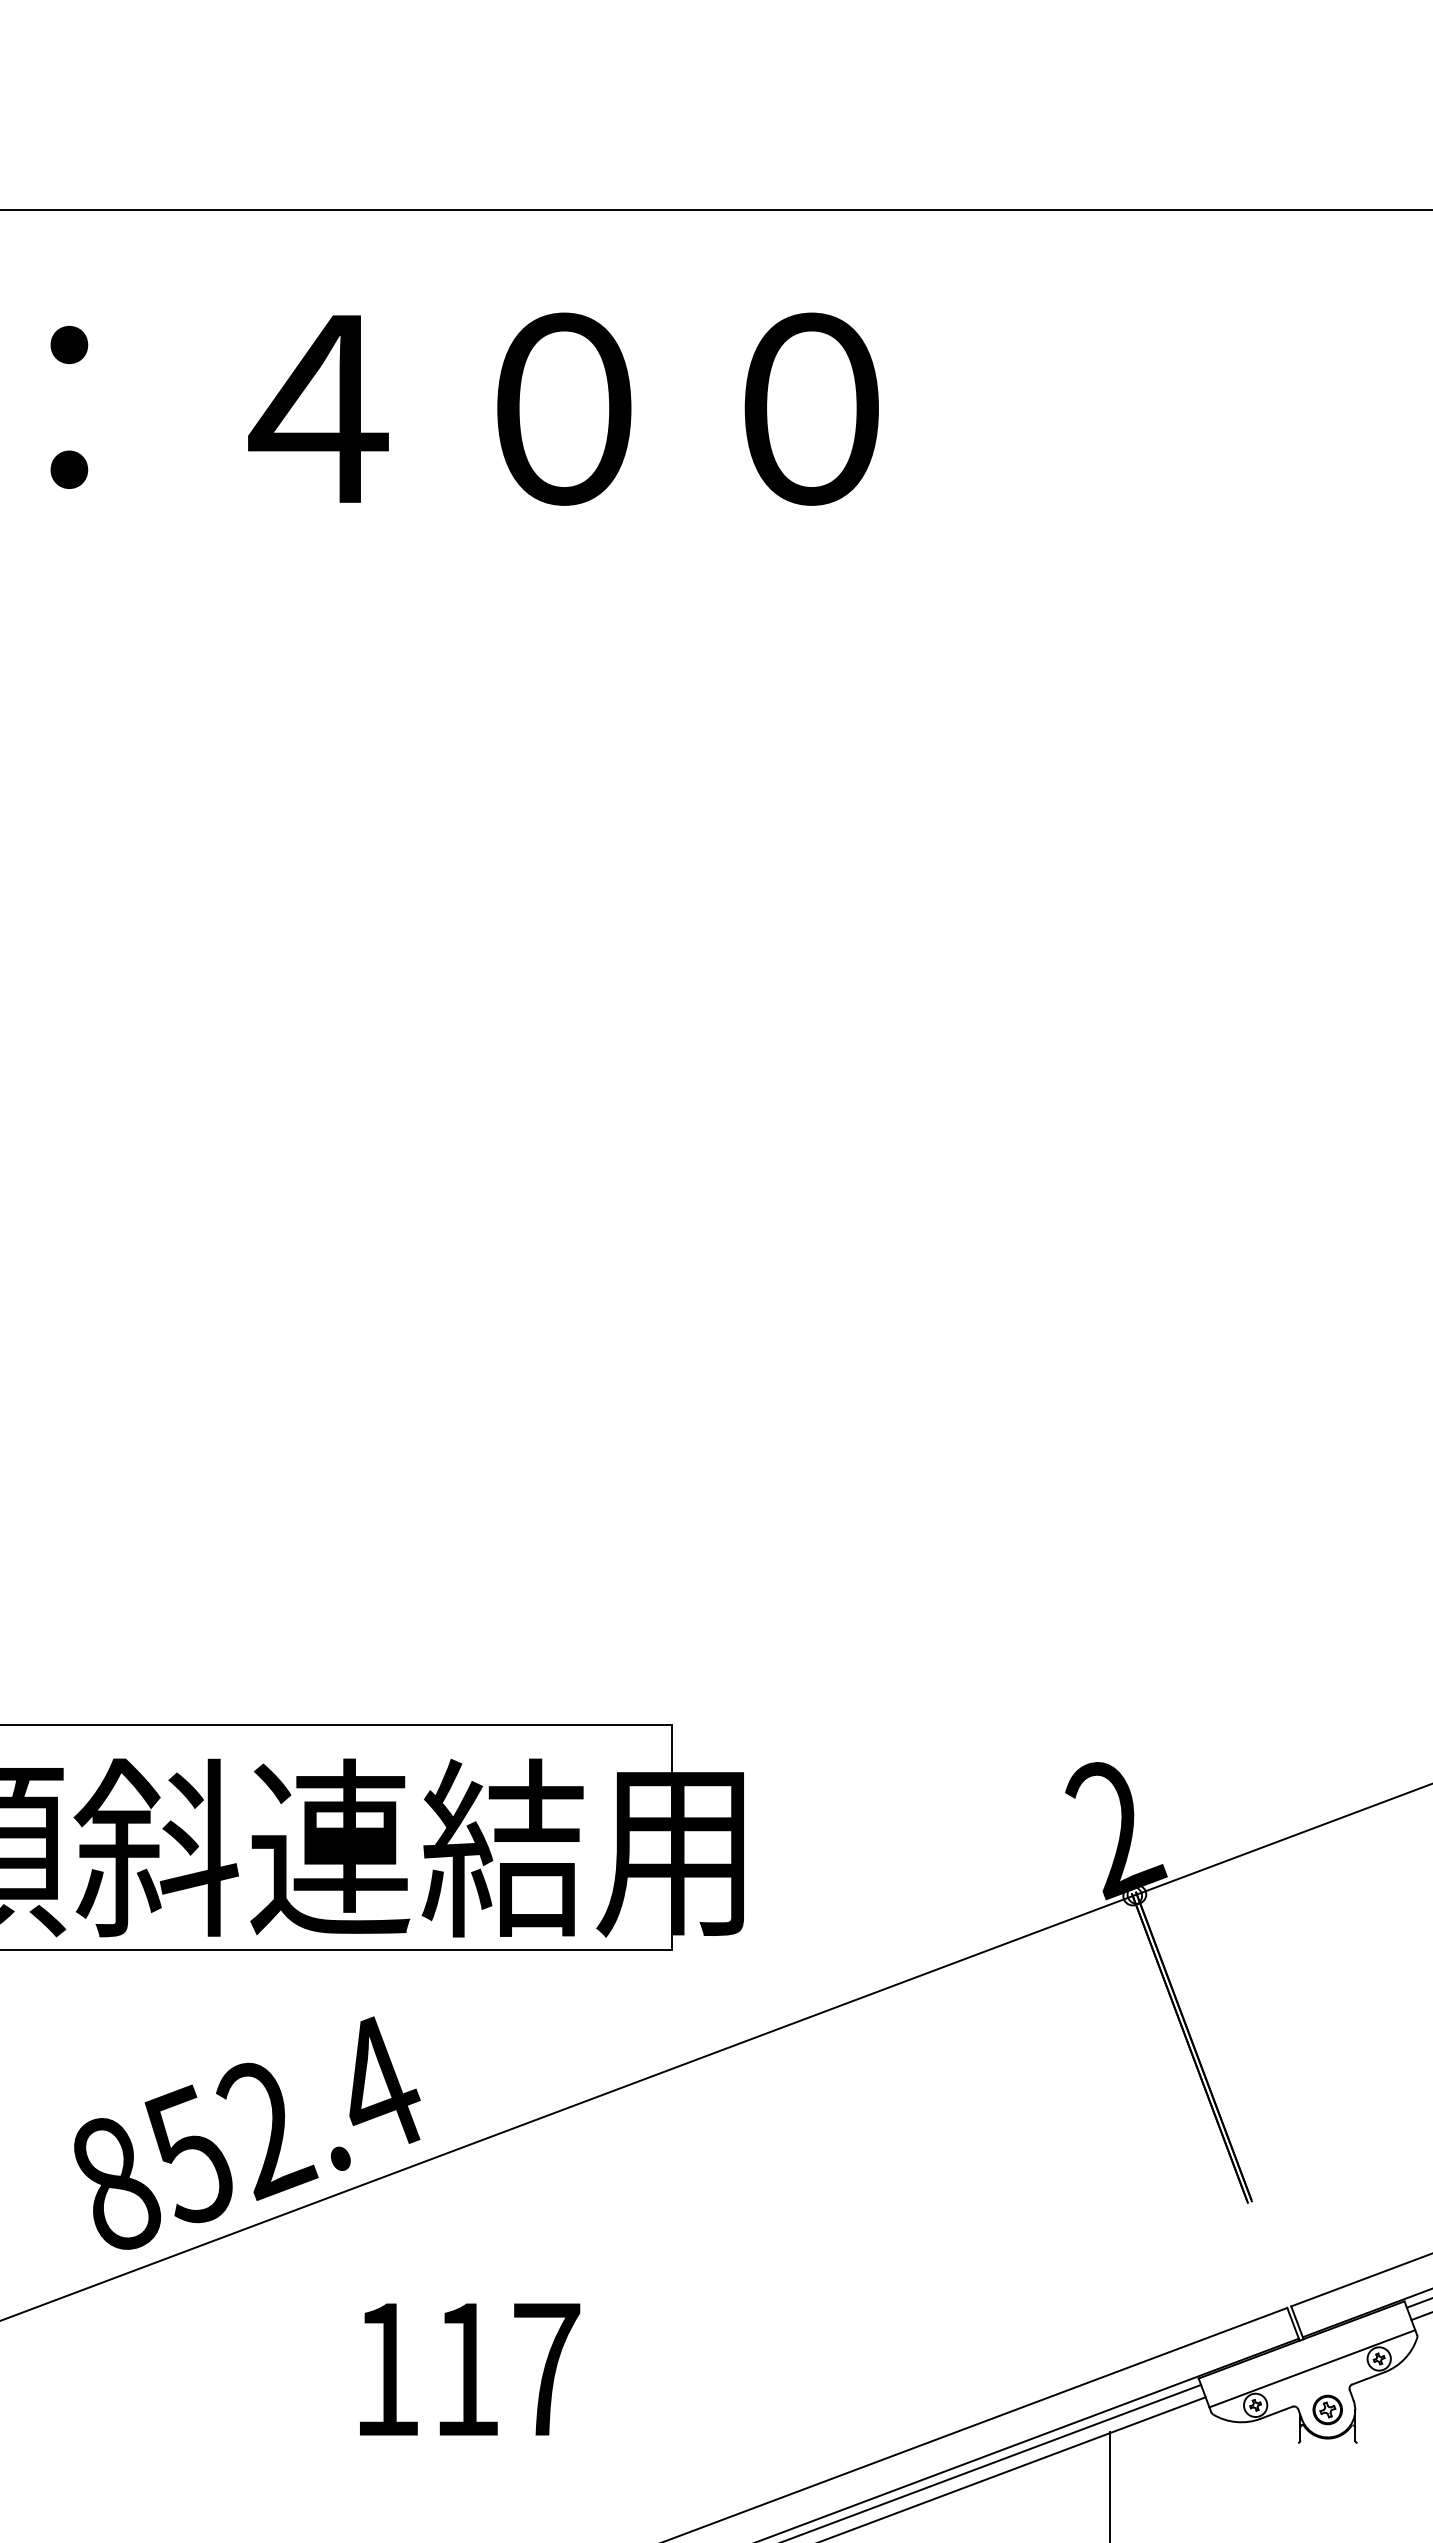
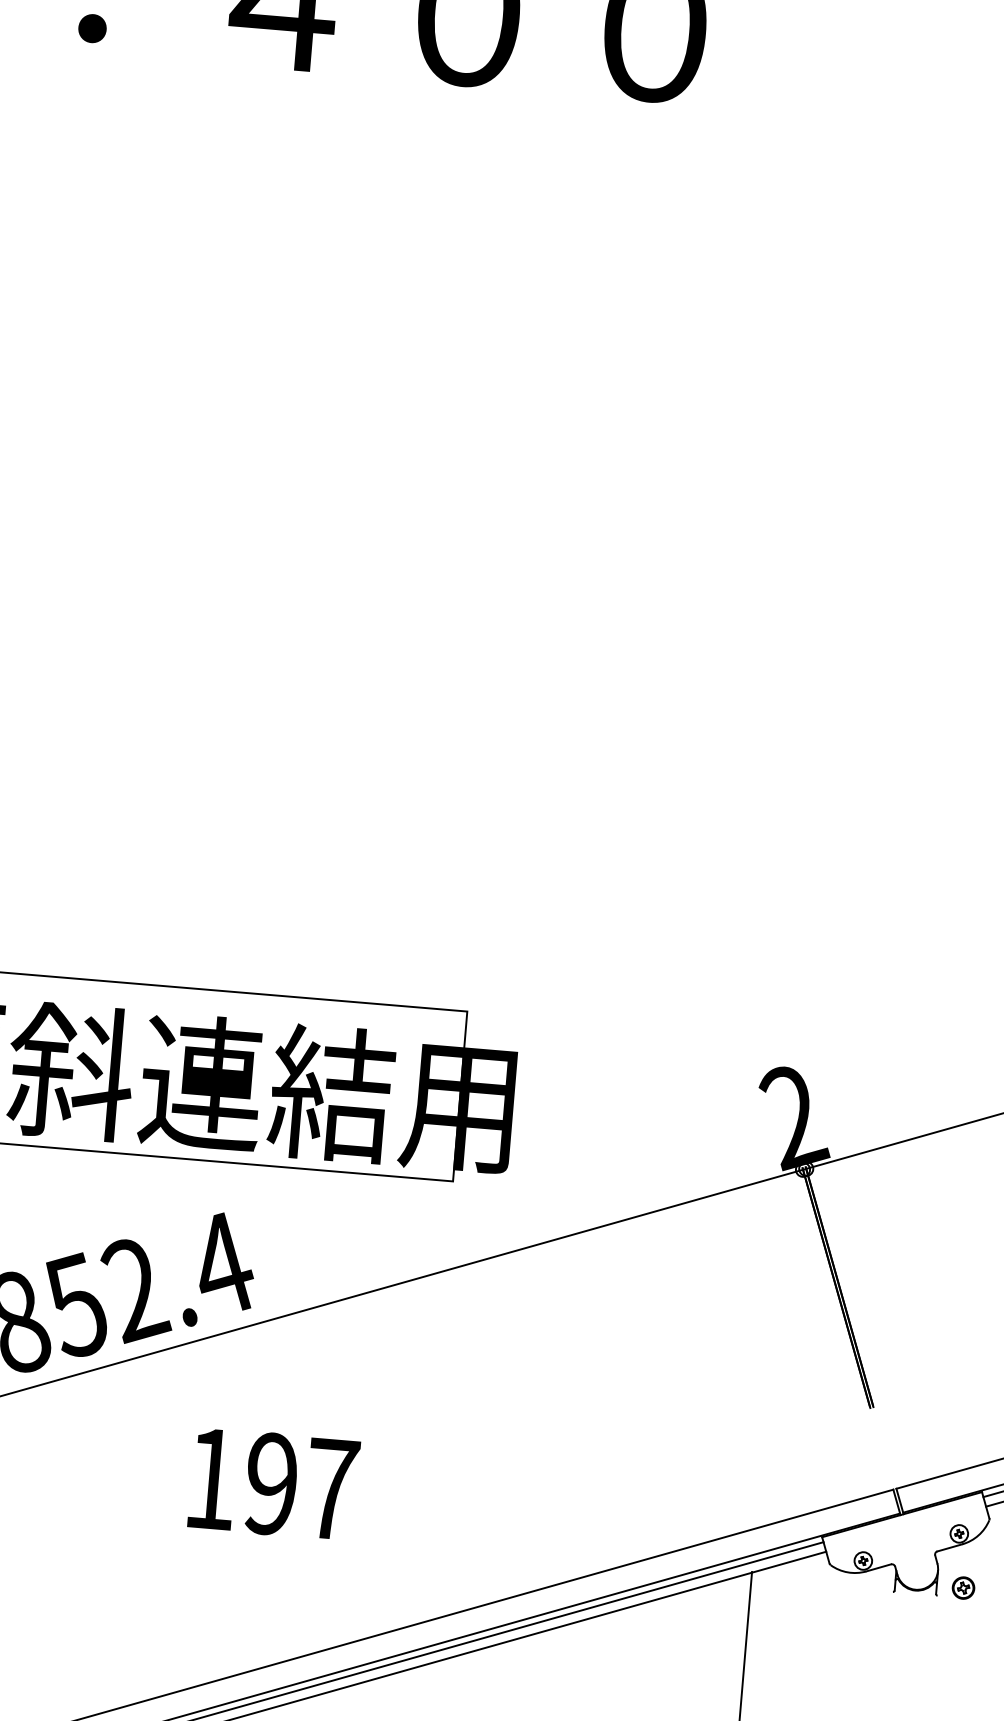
line: (1312, 2368) -> (908, 1536), removed
text: (466, 2369) -> (271, 1484), 117 -> 197
part: (1327, 2409) -> (963, 1587), moved

